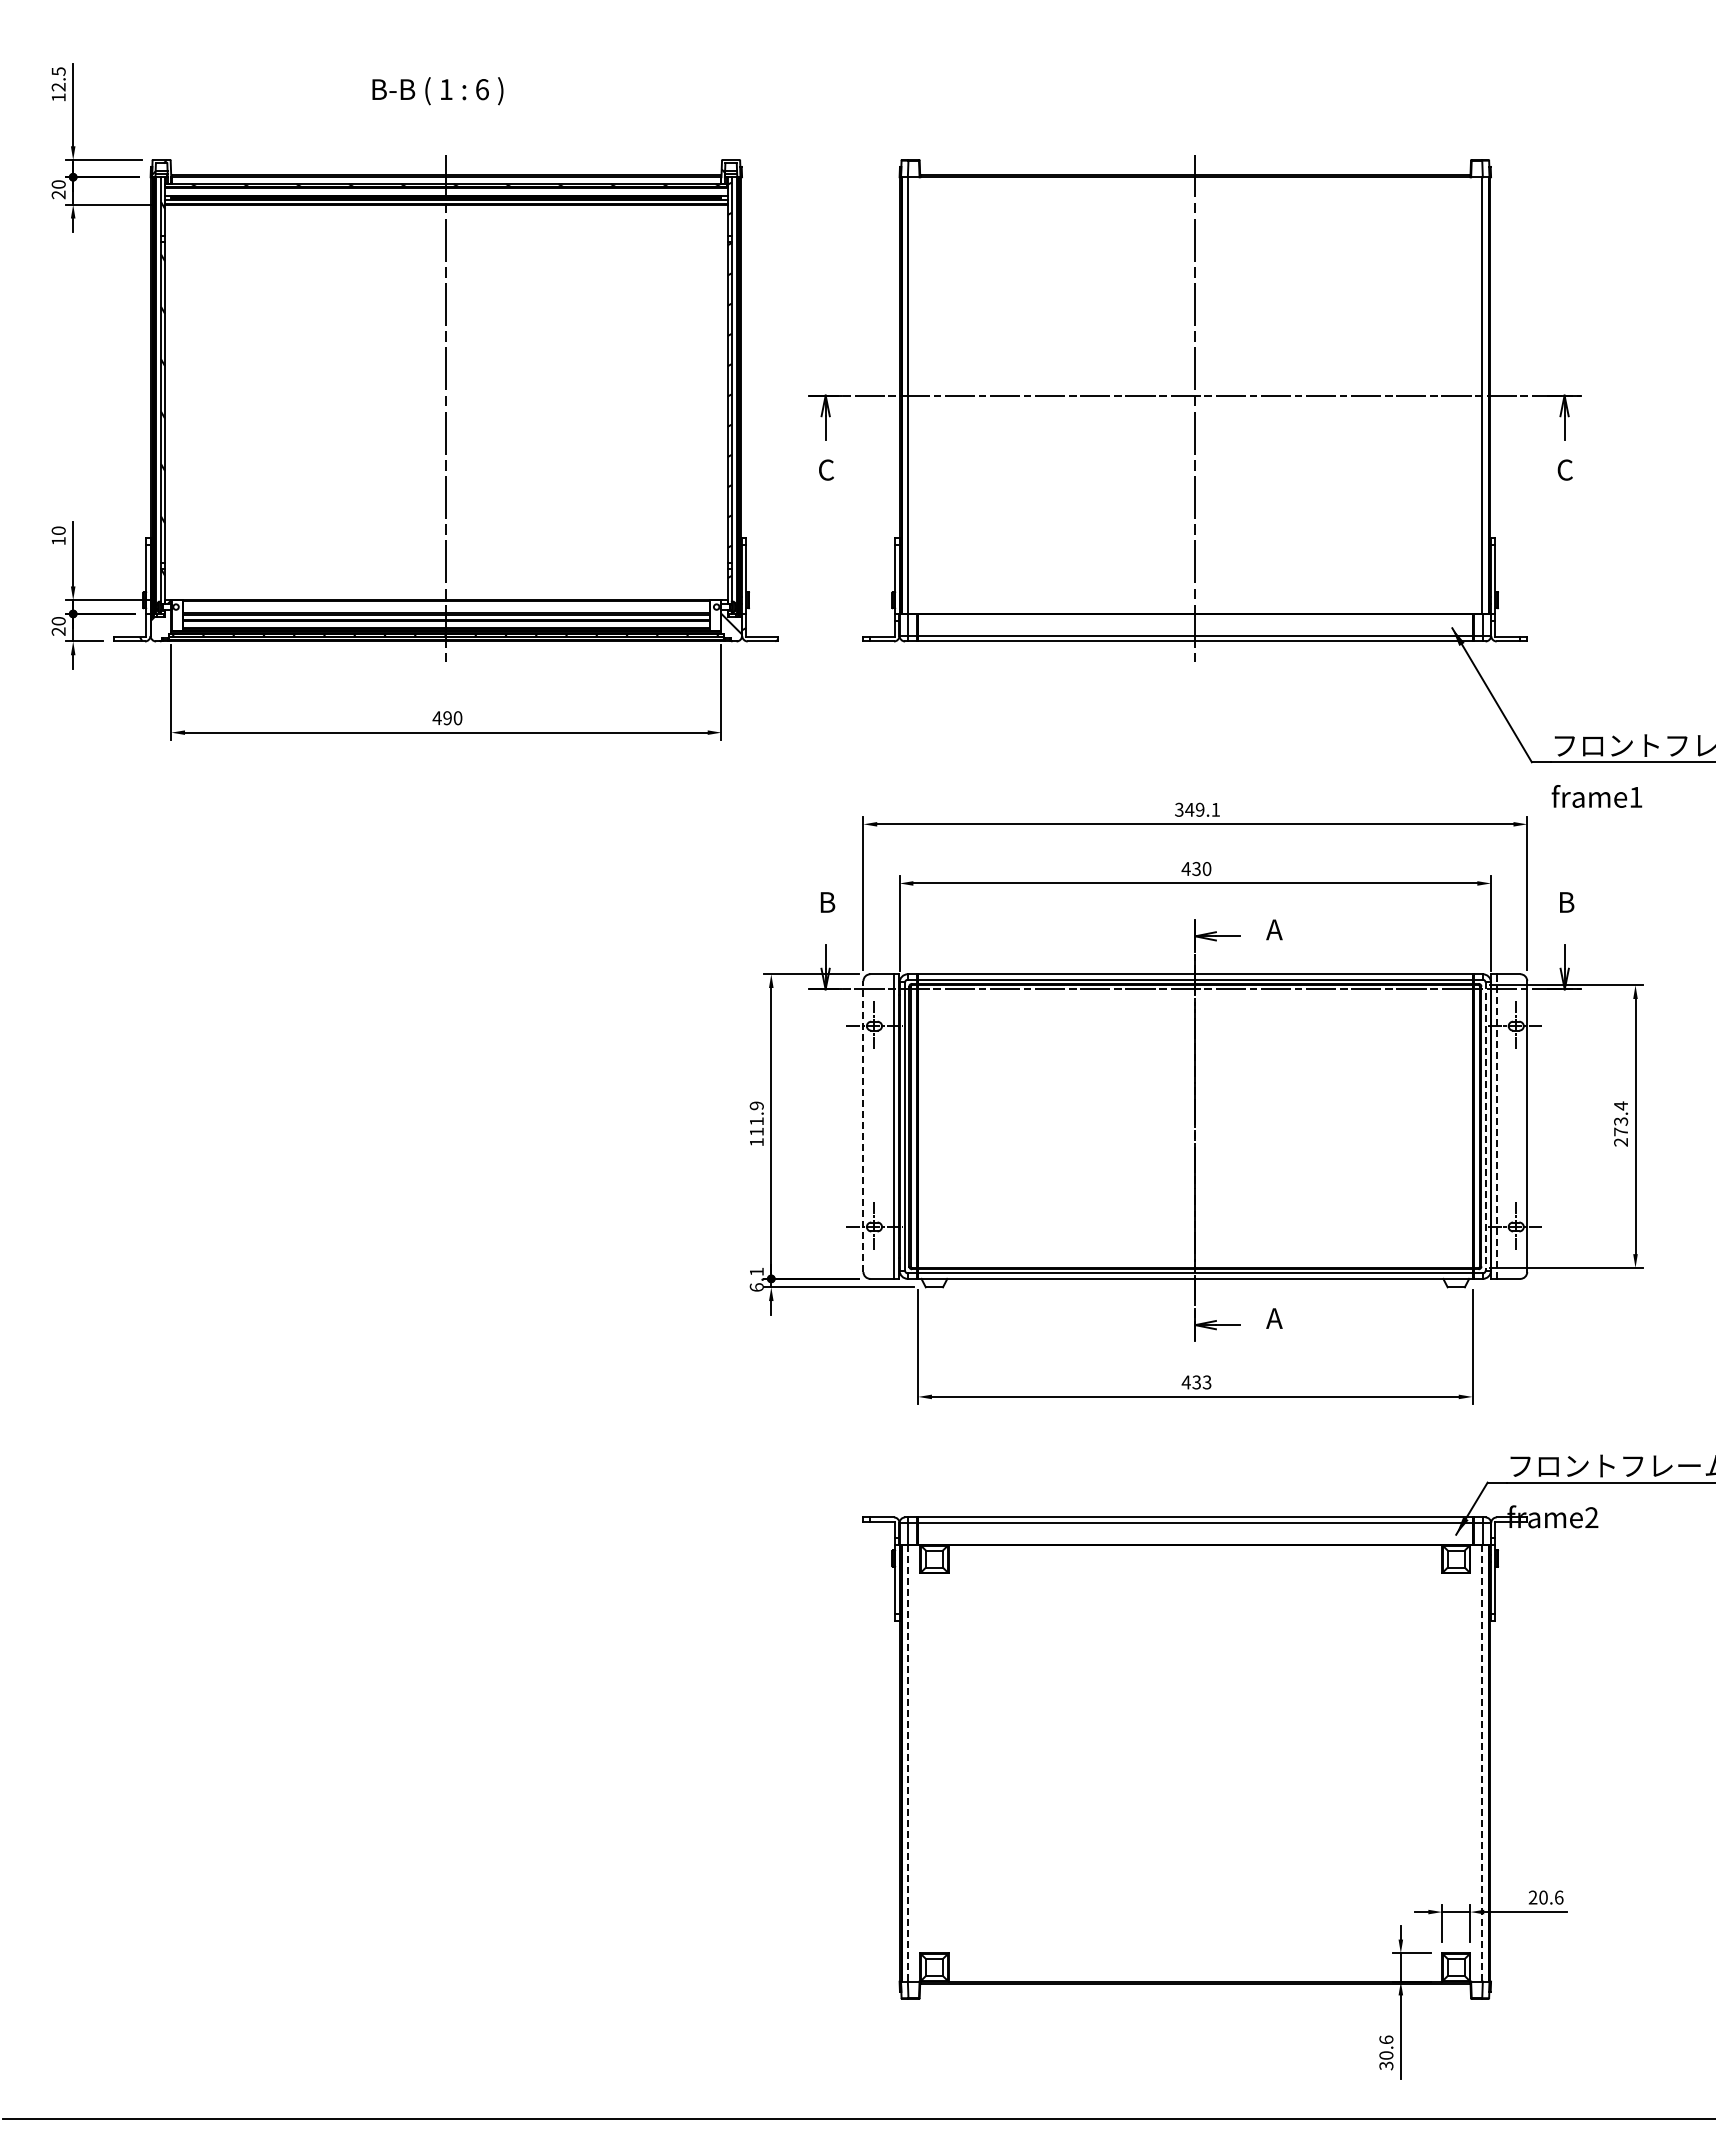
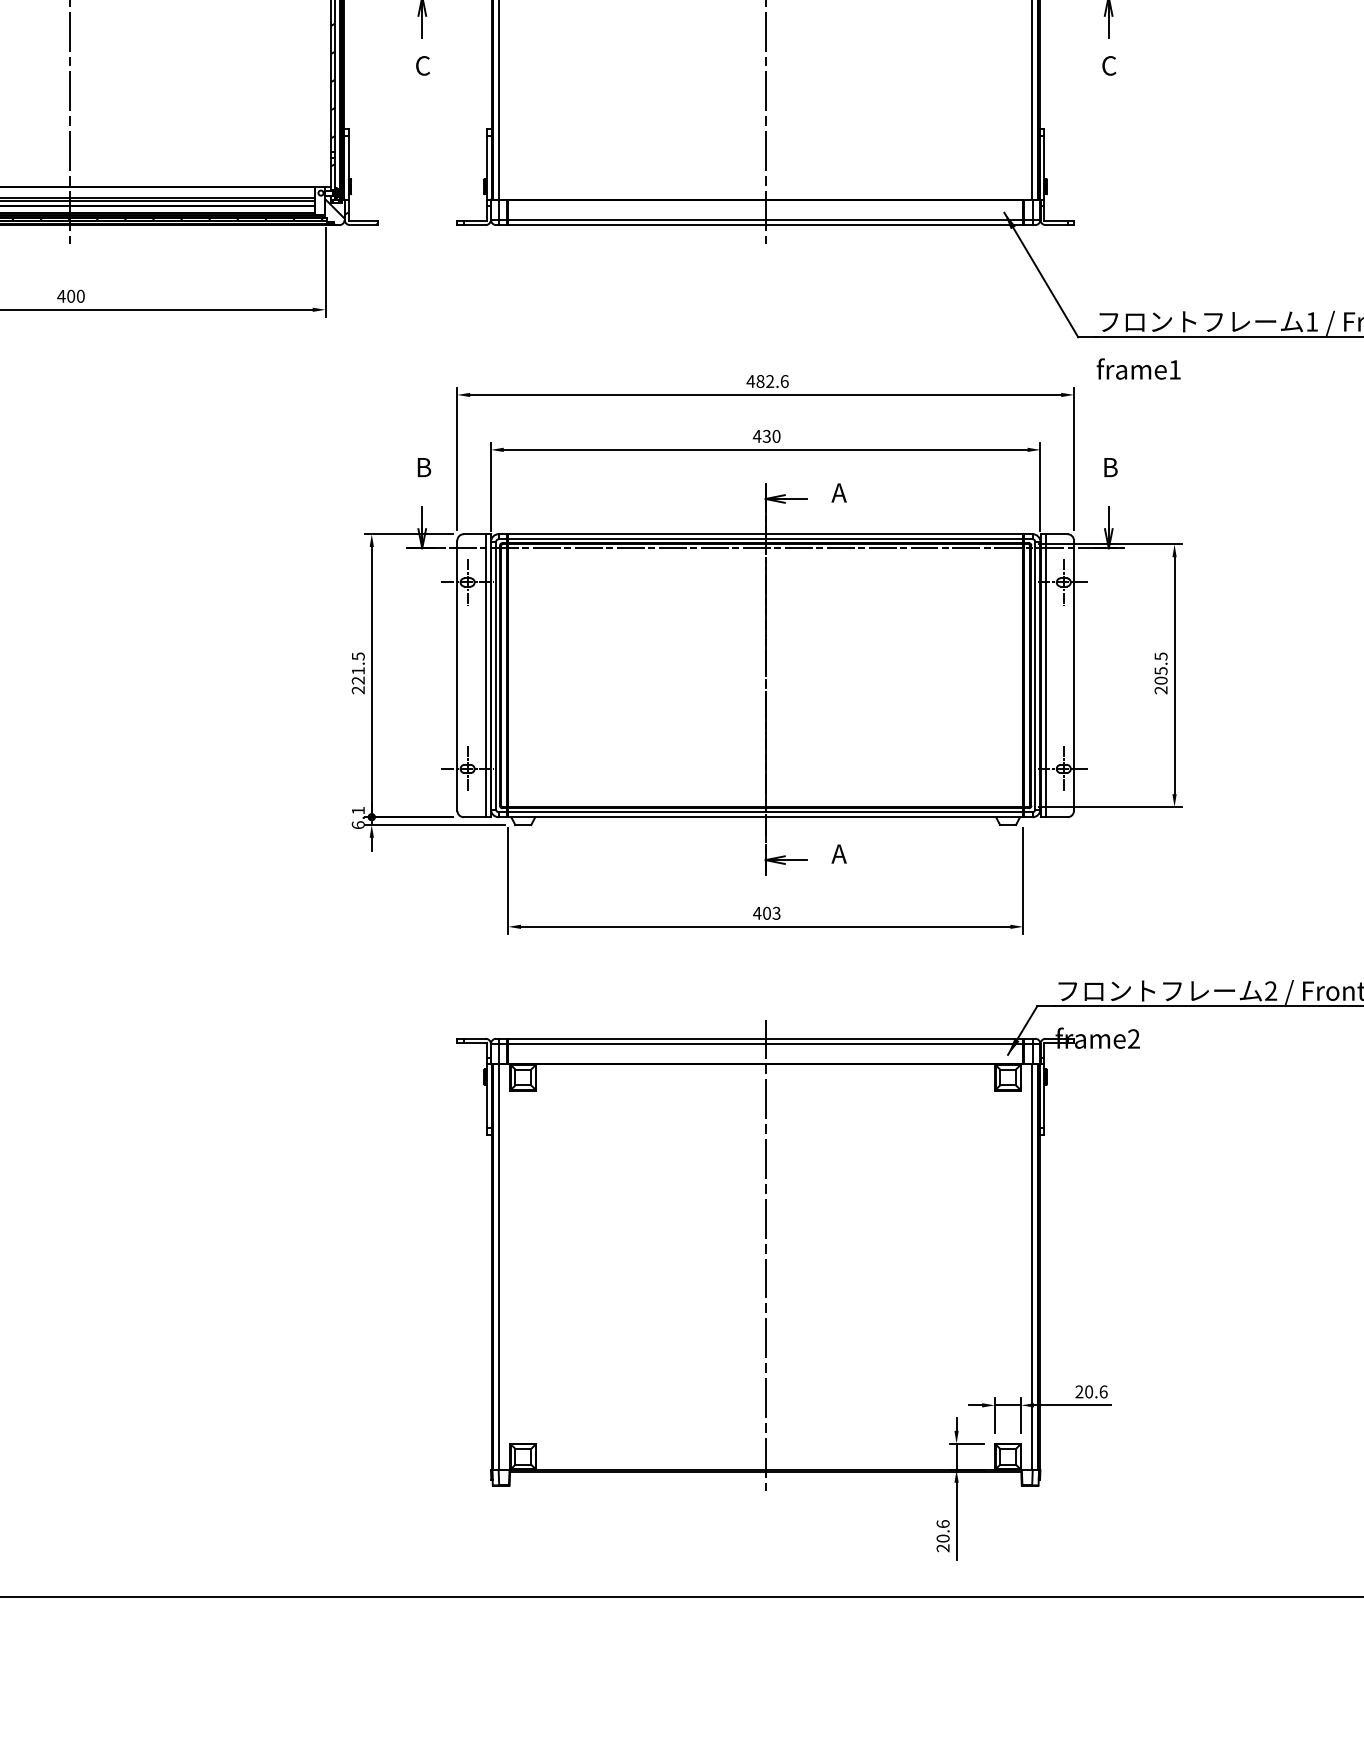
text: (447, 718) -> (71, 296), 490 -> 400
text: (1197, 809) -> (767, 381), 349.1 -> 482.6
text: (1621, 1118) -> (1161, 668), 273.4 -> 205.5
text: (756, 1123) -> (358, 672), 111.9 -> 221.5
line: (863, 1126) -> (457, 675), dashed -> solid
line: (1496, 1126) -> (1045, 675), dashed -> solid
line: (1485, 1127) -> (1035, 676), dashed -> solid
text: (1196, 1382) -> (766, 913), 433 -> 403
line: (1195, 1750) -> (765, 1255), added
line: (908, 1763) -> (499, 1267), dashed -> solid
line: (1482, 1763) -> (1032, 1267), dashed -> solid
text: (1386, 2065) -> (943, 1547), 30.6 -> 20.6

